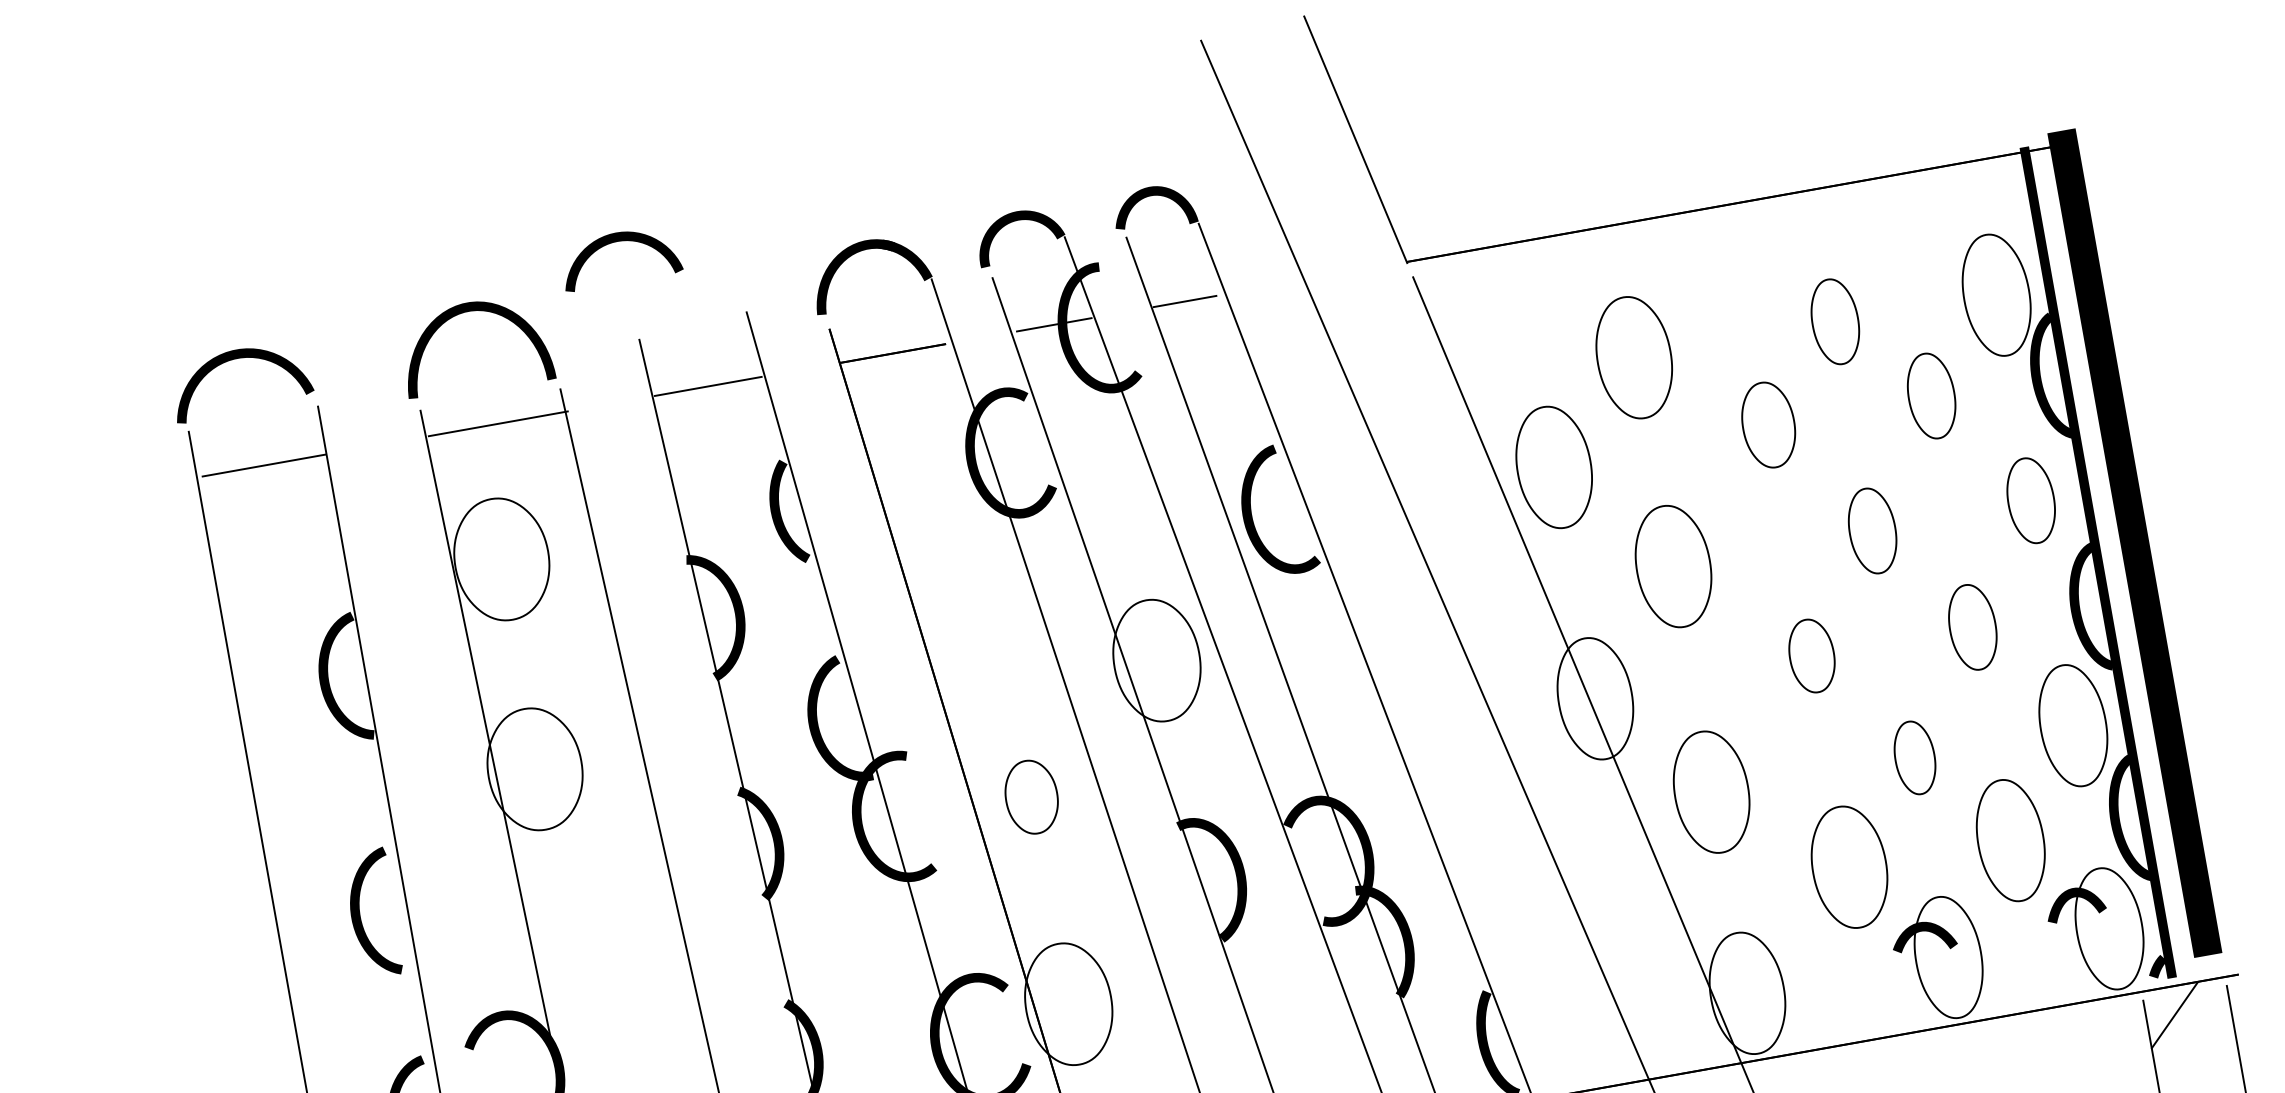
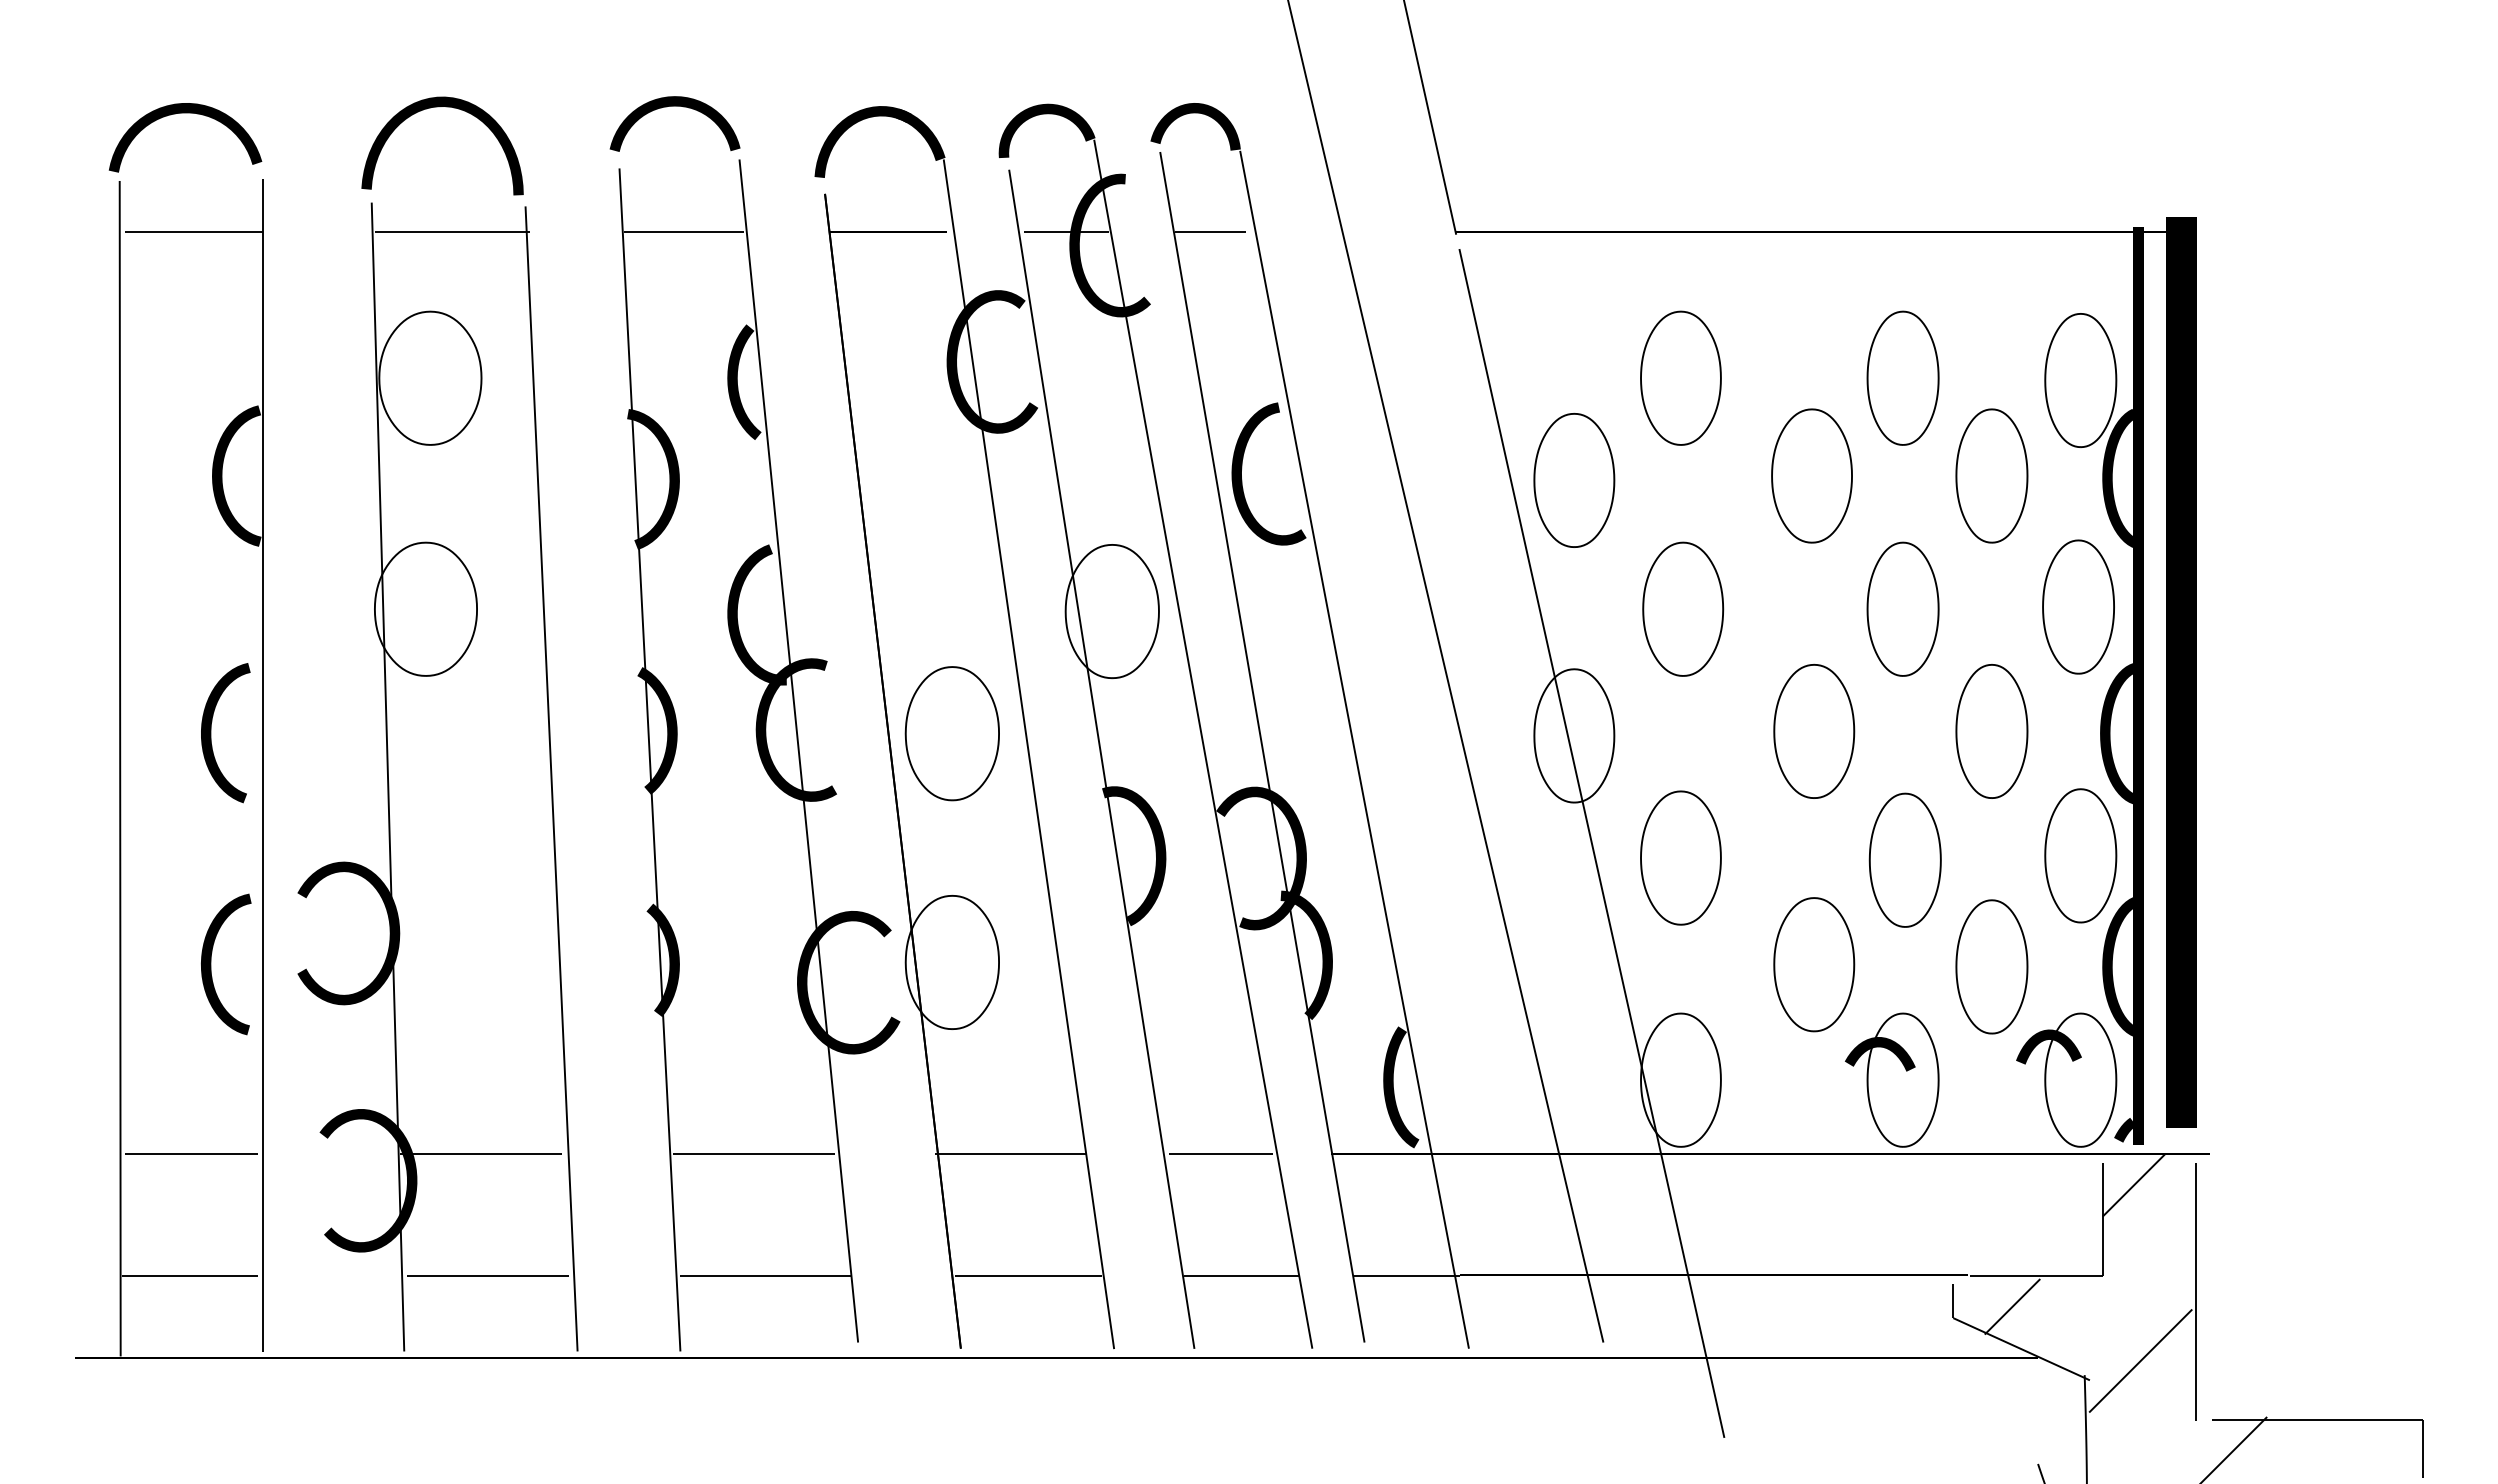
curve: (617, 241) -> (674, 106), moved
part: (1834, 321) -> (1902, 377), size x1.43
part: (1931, 395) -> (1991, 475), size x1.43
part: (1768, 424) -> (1811, 475), size x1.43
part: (2031, 500) -> (2078, 606), size x1.43
part: (1872, 530) -> (1902, 608), size x1.43
part: (1972, 627) -> (1991, 731), size x1.43
part: (1812, 656) -> (1814, 731), size x1.67
part: (1914, 757) -> (1904, 859), size x1.67
part: (1030, 797) -> (951, 733), size x1.67

